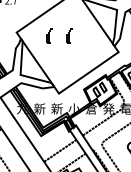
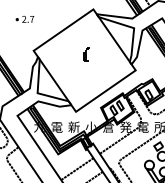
part: (49, 36) -> (66, 54), removed
text: (39, 108) -> (56, 126), 新 -> 電

